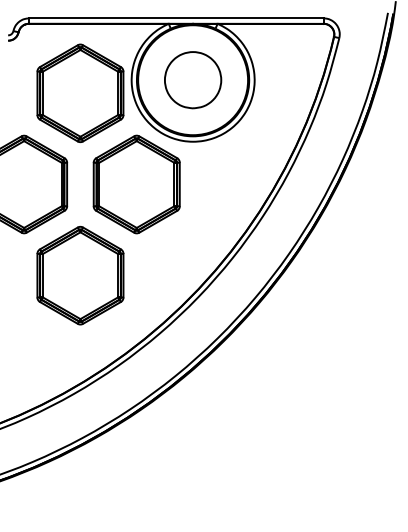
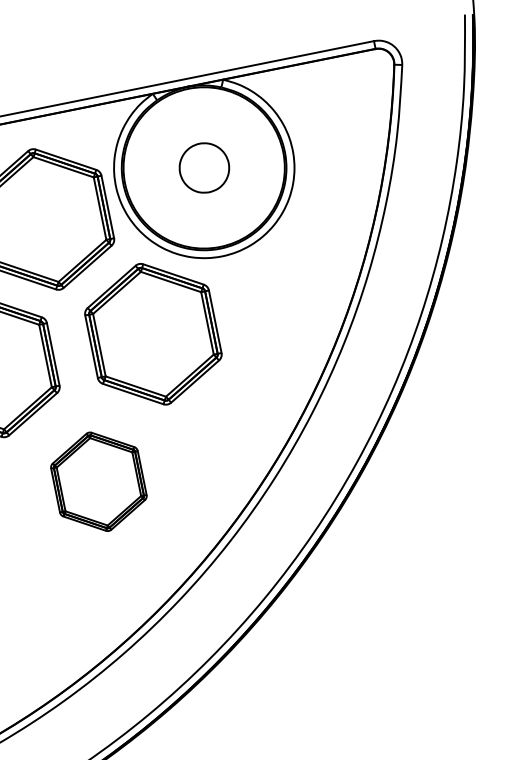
part: (193, 80) -> (204, 168), size x0.6
part: (80, 275) -> (98, 481), size x0.7

